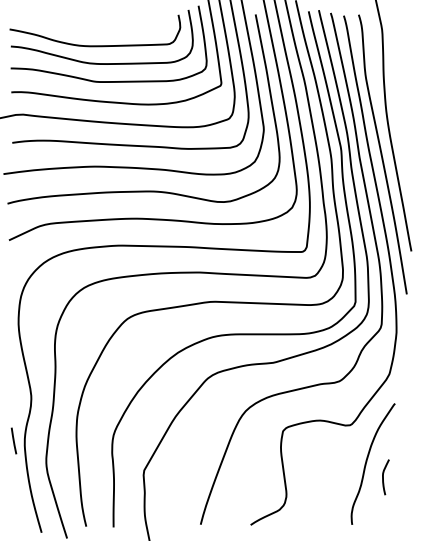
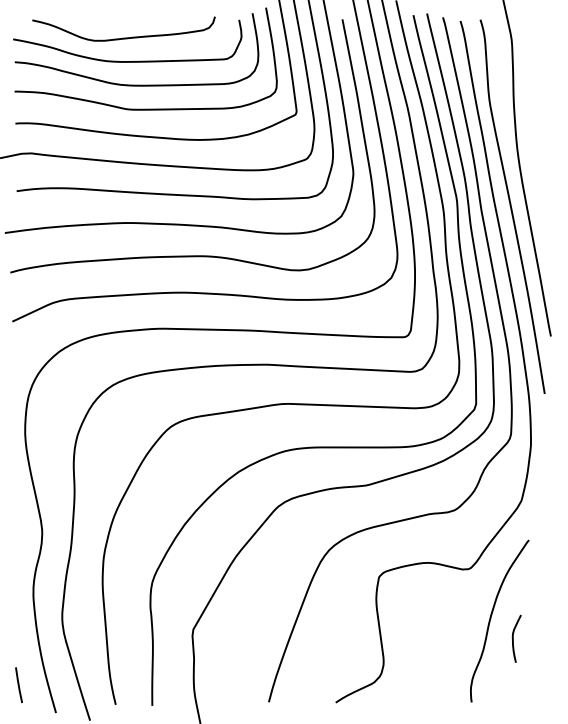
curve: (92, 28) -> (123, 37), added
line: (13, 441) -> (18, 685), moved

